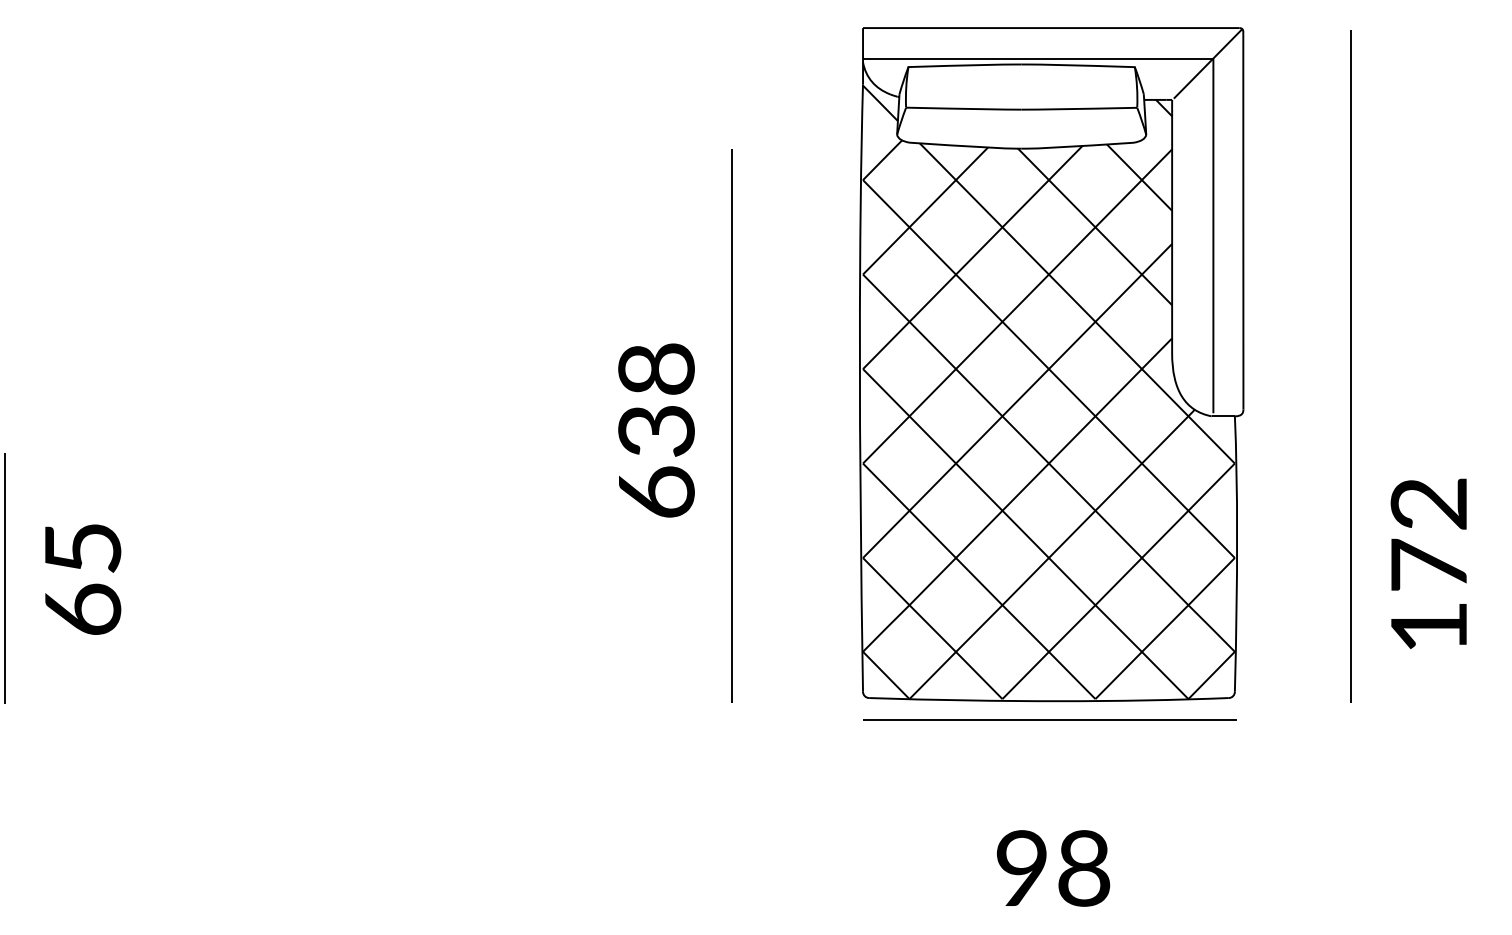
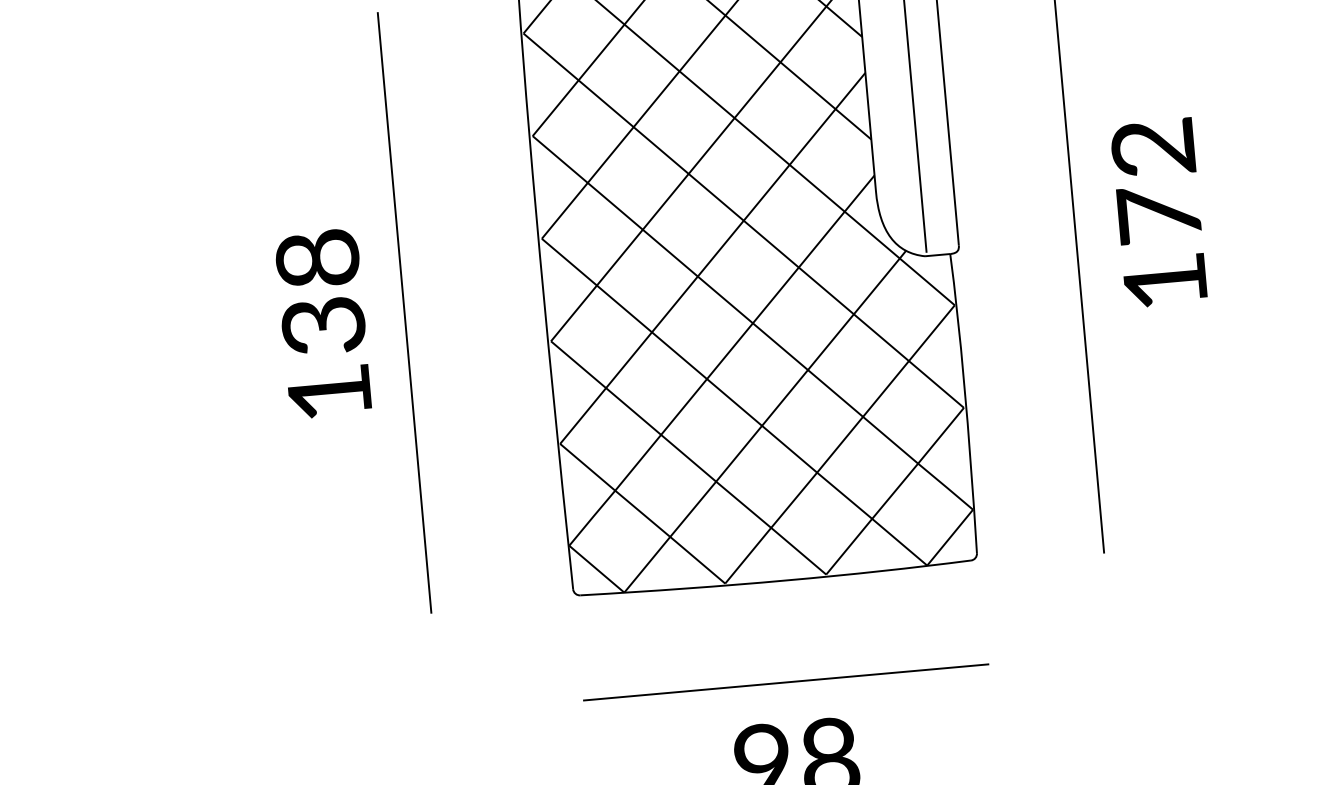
text: (656, 491) -> (329, 391), 638 -> 138
text: (1428, 563) -> (1158, 212), moved
line: (1049, 719) -> (785, 681), moved

